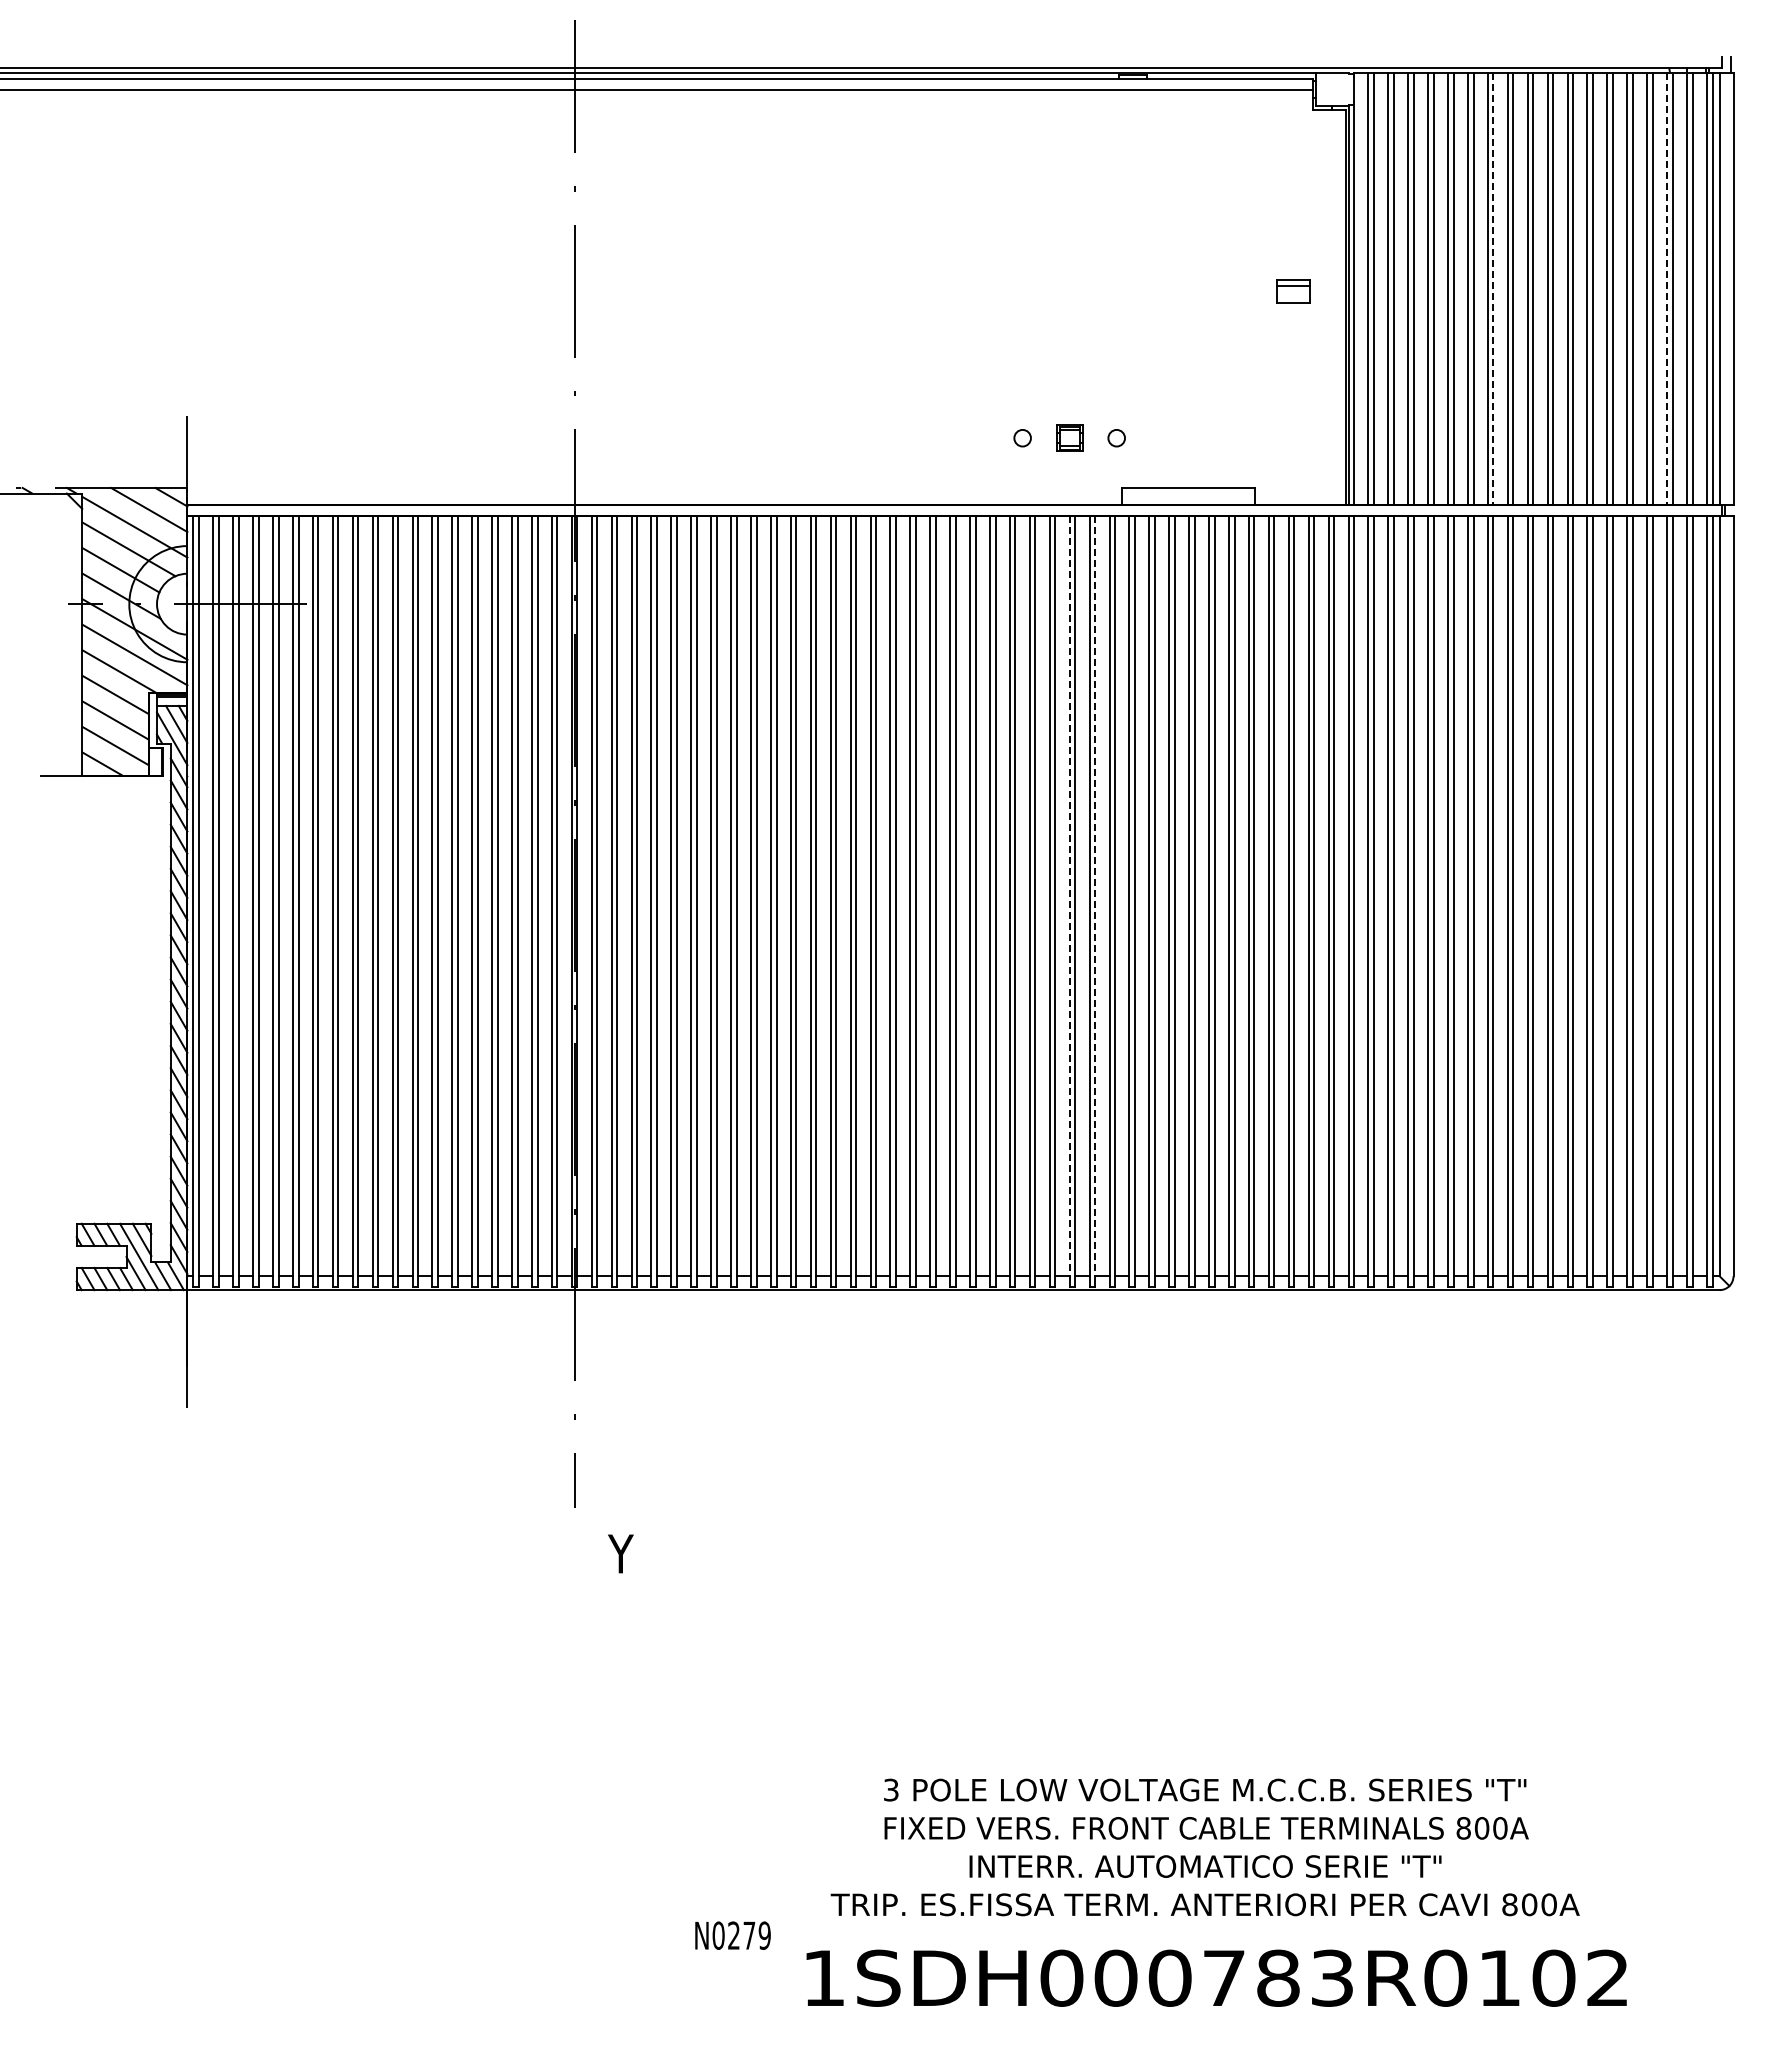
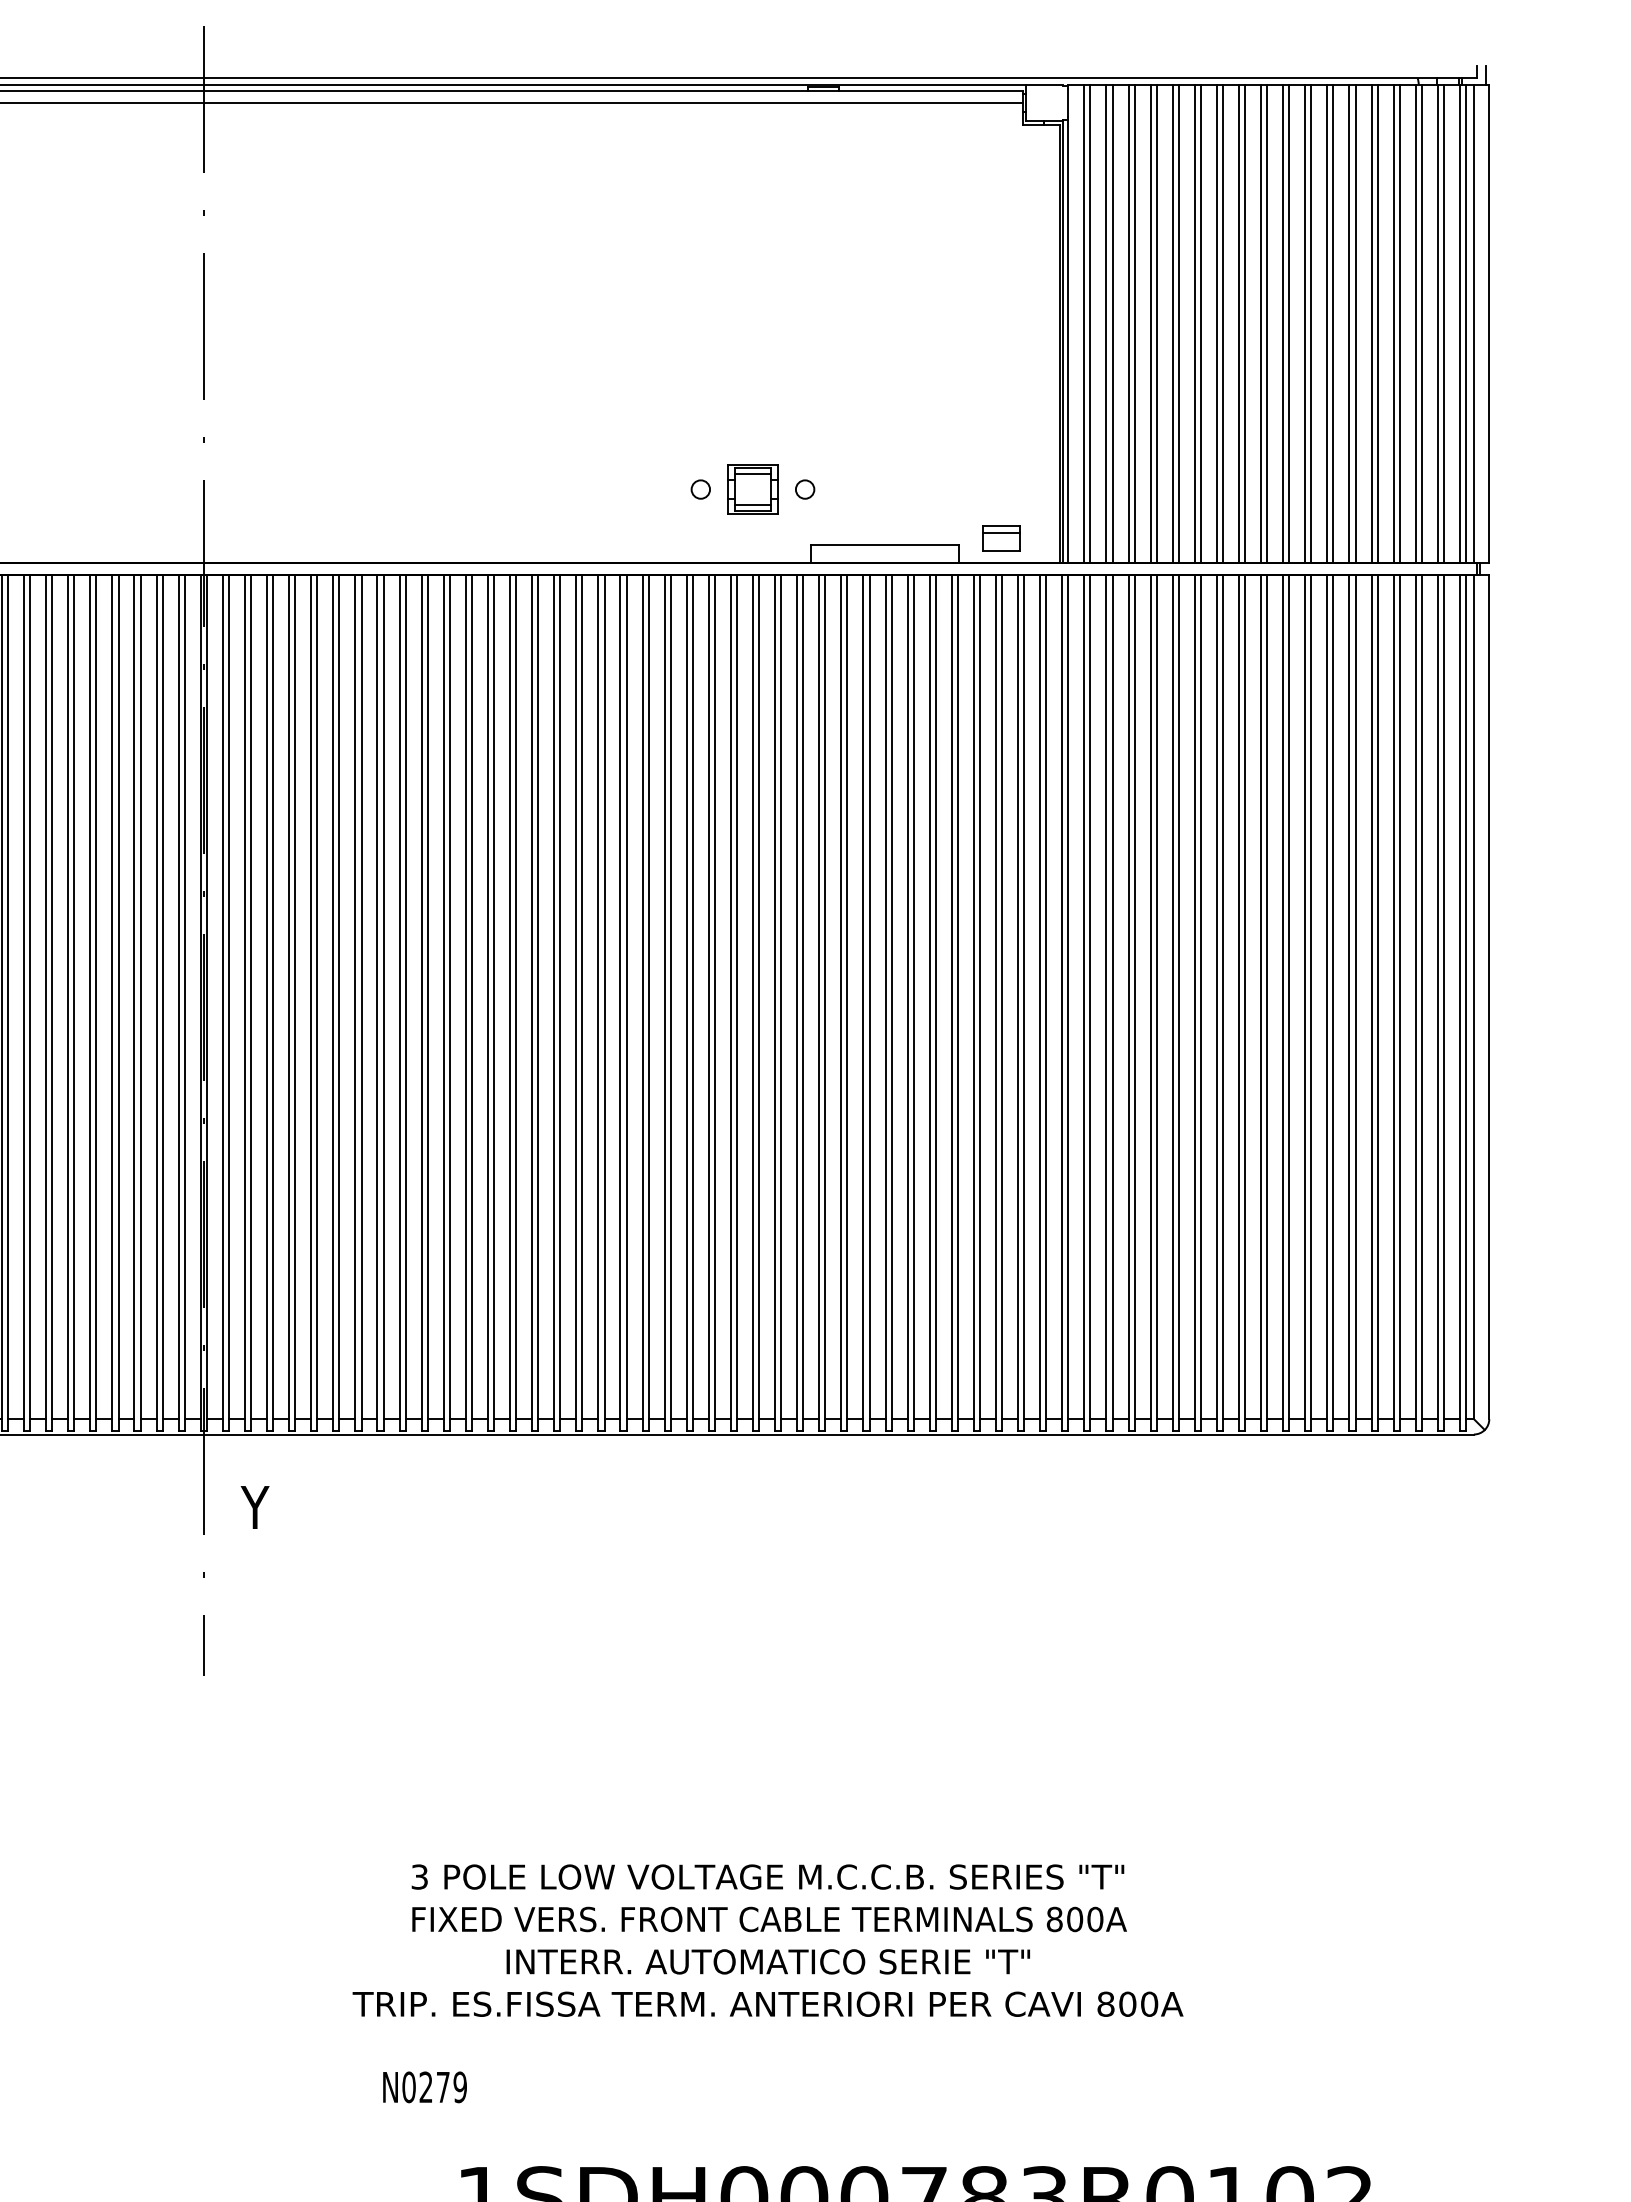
line: (1493, 288) -> (1223, 323), dashed -> solid
line: (1667, 288) -> (1416, 323), dashed -> solid
part: (1293, 291) -> (1001, 538), moved
part: (1069, 437) -> (752, 488), size x1.67
line: (1069, 896) -> (752, 997), dashed -> solid
line: (1095, 896) -> (781, 997), dashed -> solid
text: (620, 1553) -> (254, 1507), moved
text: (1204, 1847) -> (767, 1940), moved
text: (732, 1935) -> (424, 2087), moved

